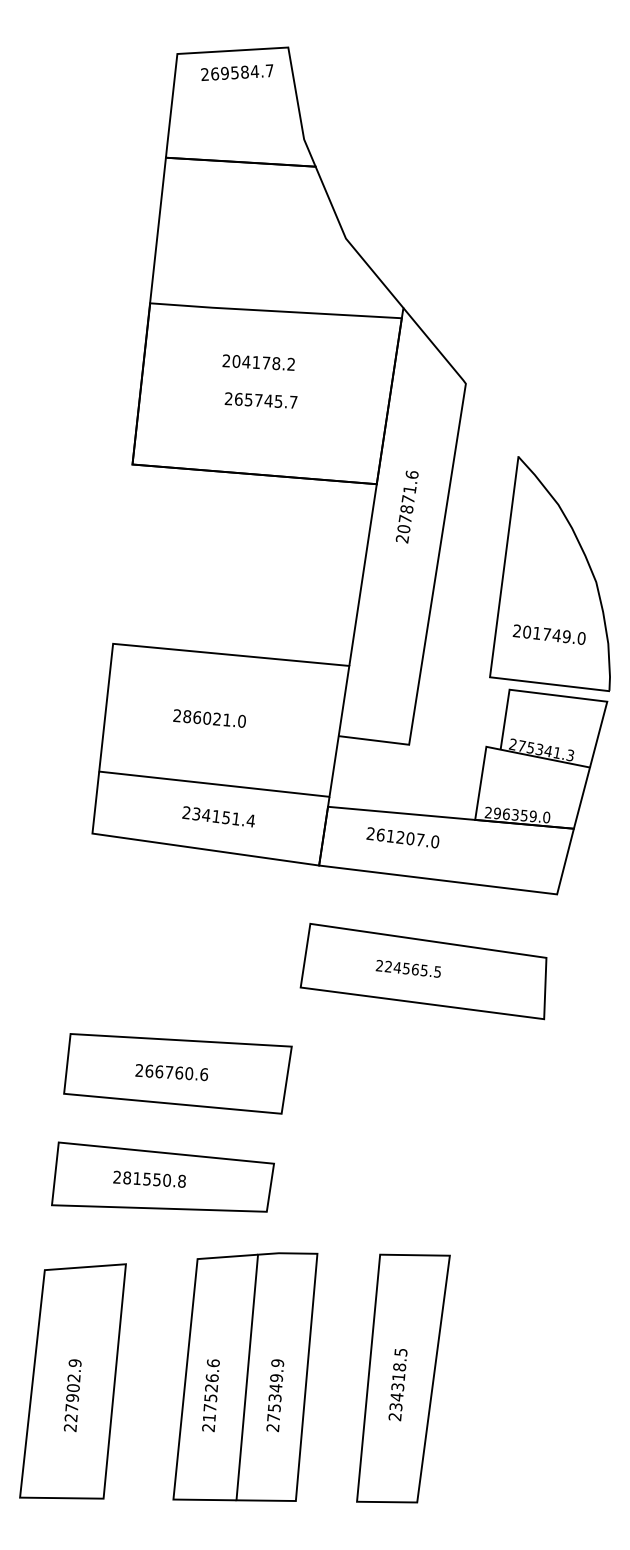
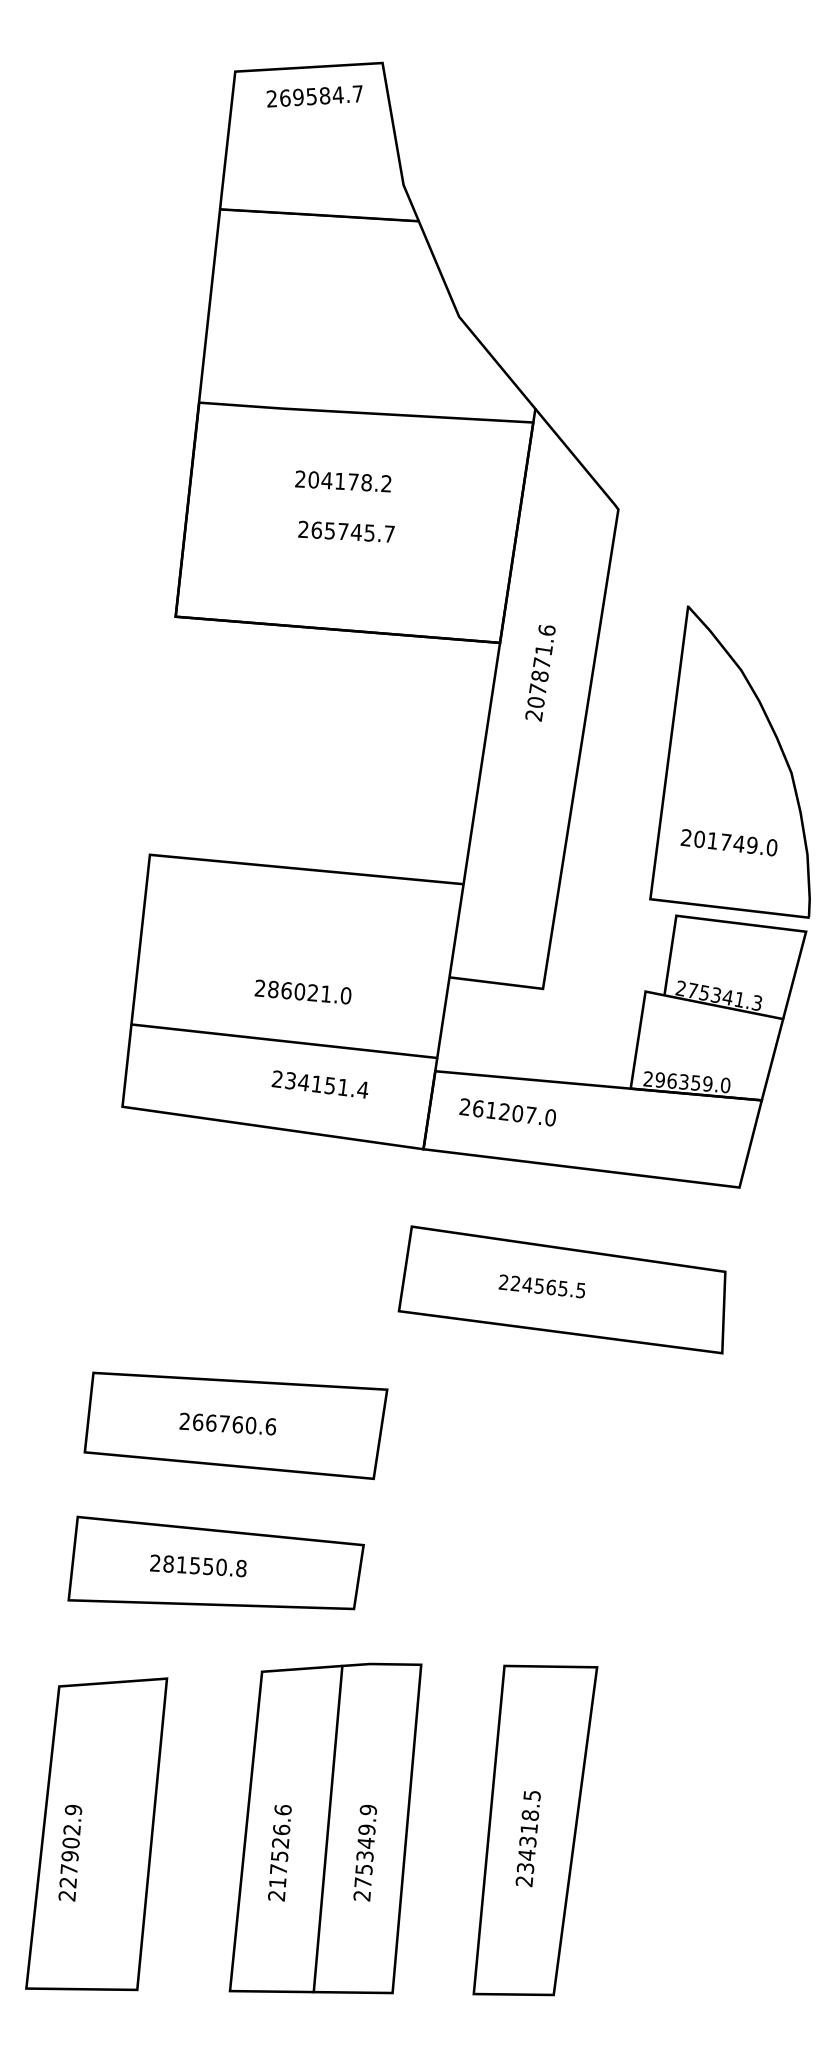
text: (209, 718) -> (302, 991), moved
text: (218, 816) -> (319, 1084), moved
text: (402, 837) -> (507, 1112), moved
text: (72, 1395) -> (70, 1853), moved

